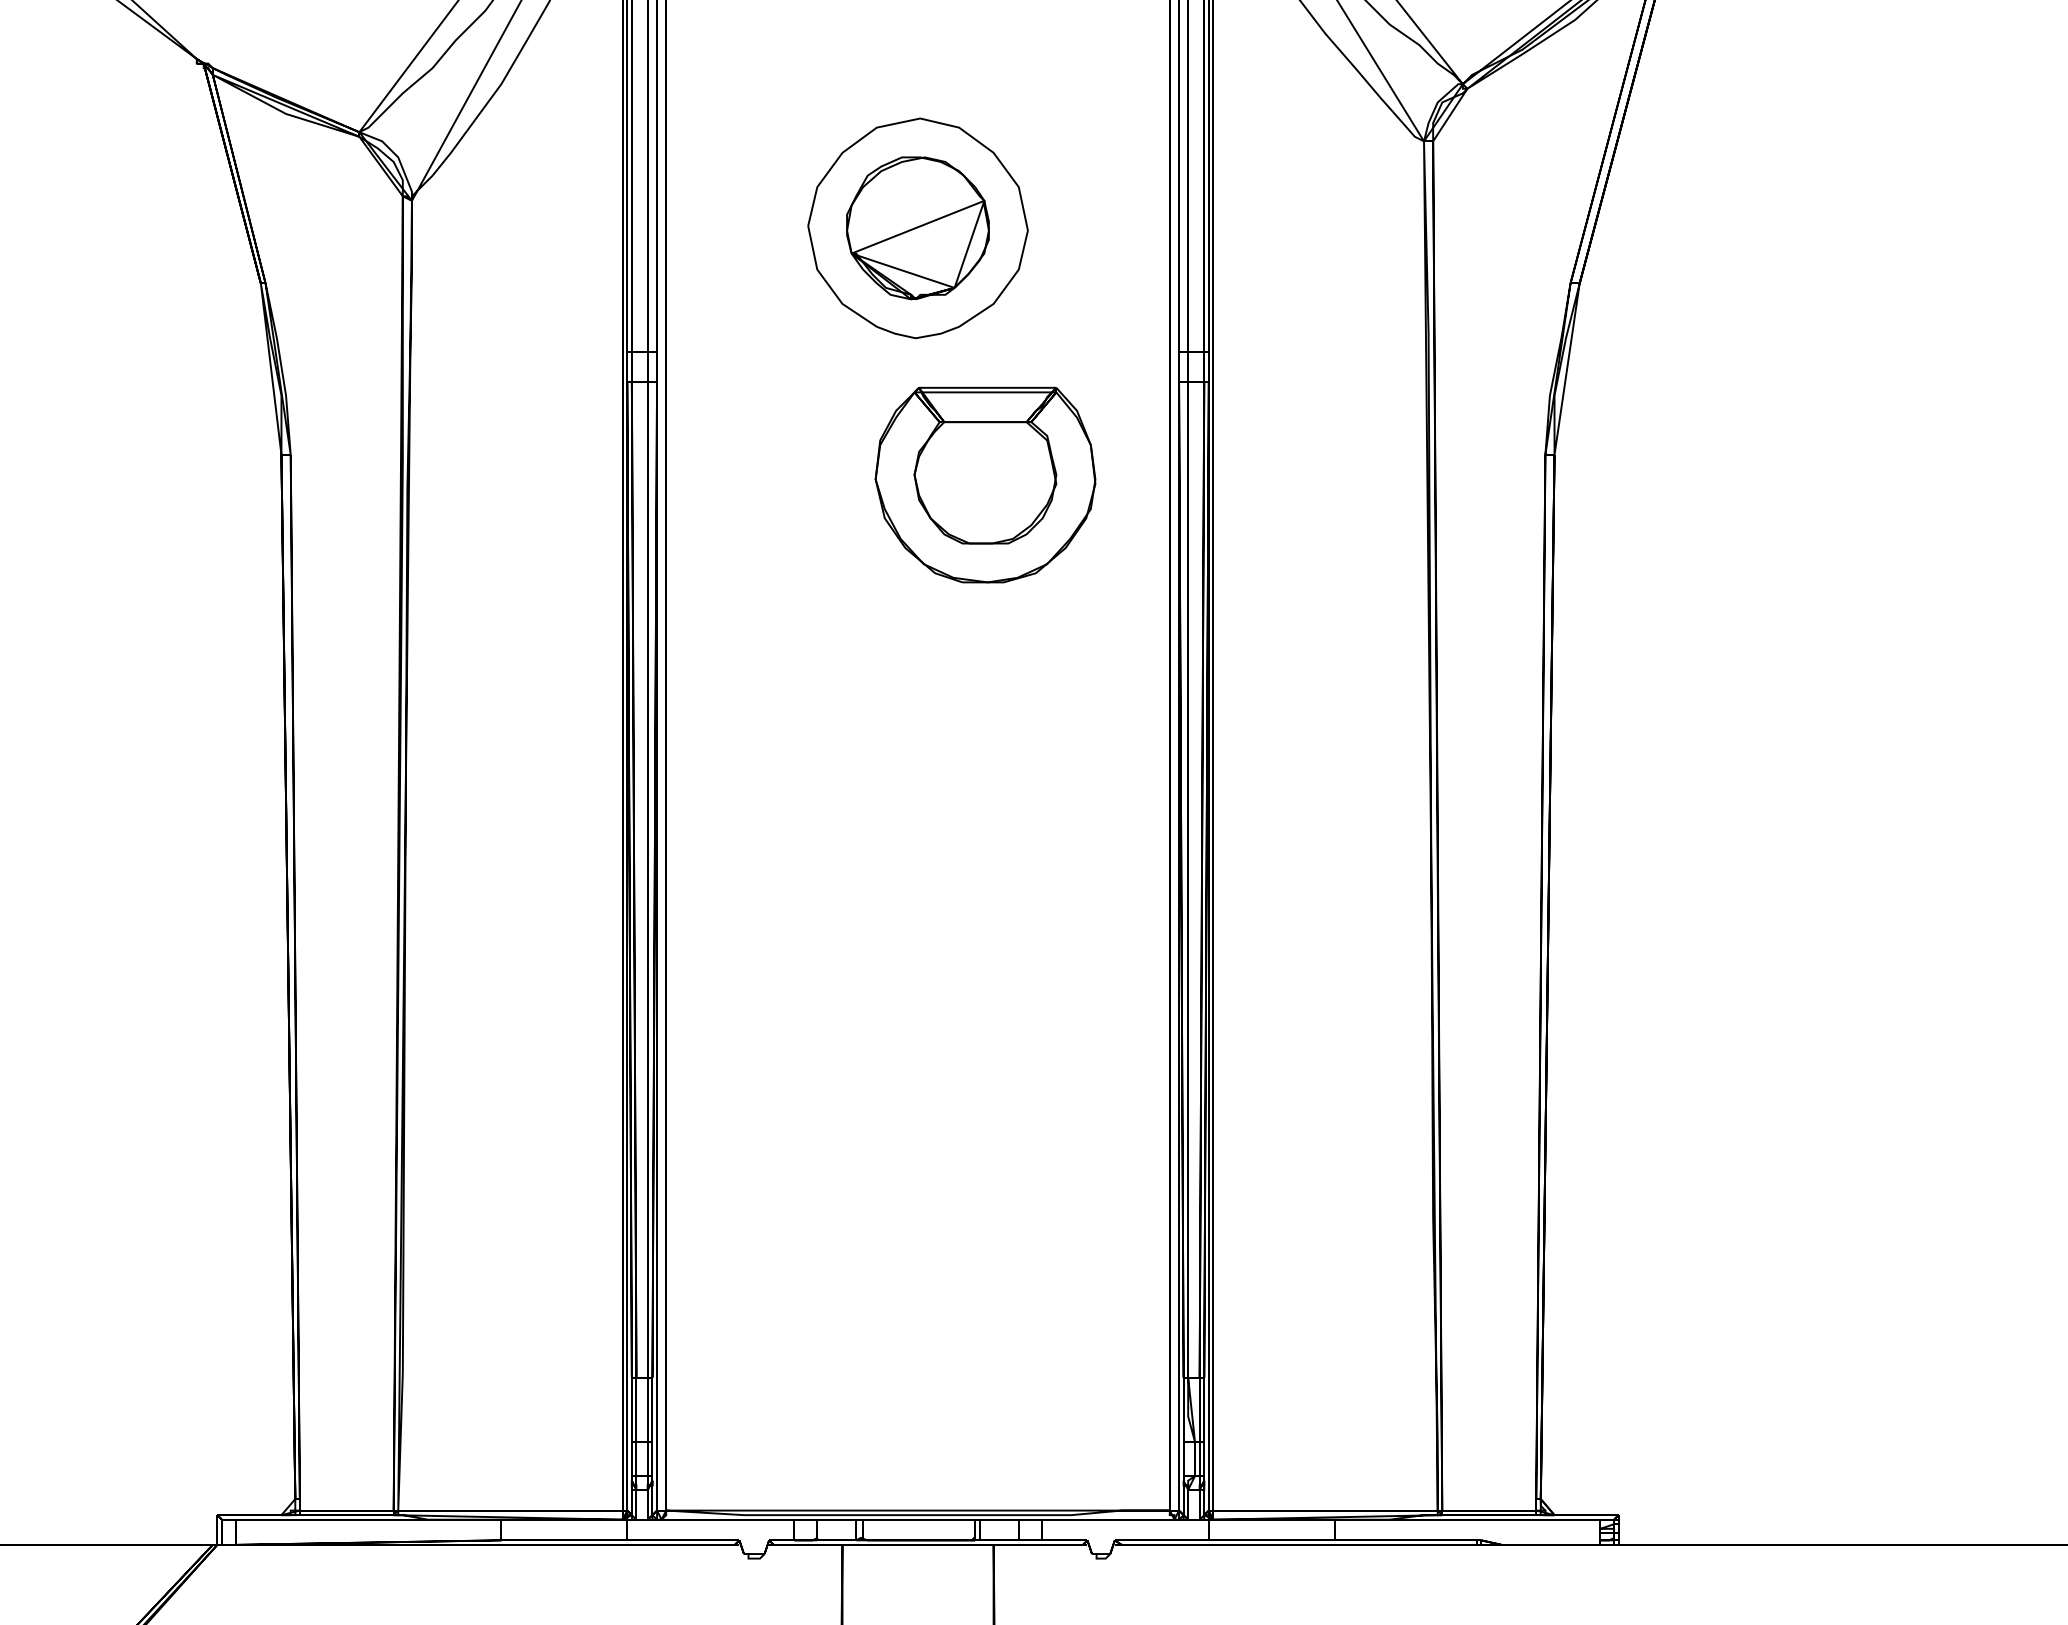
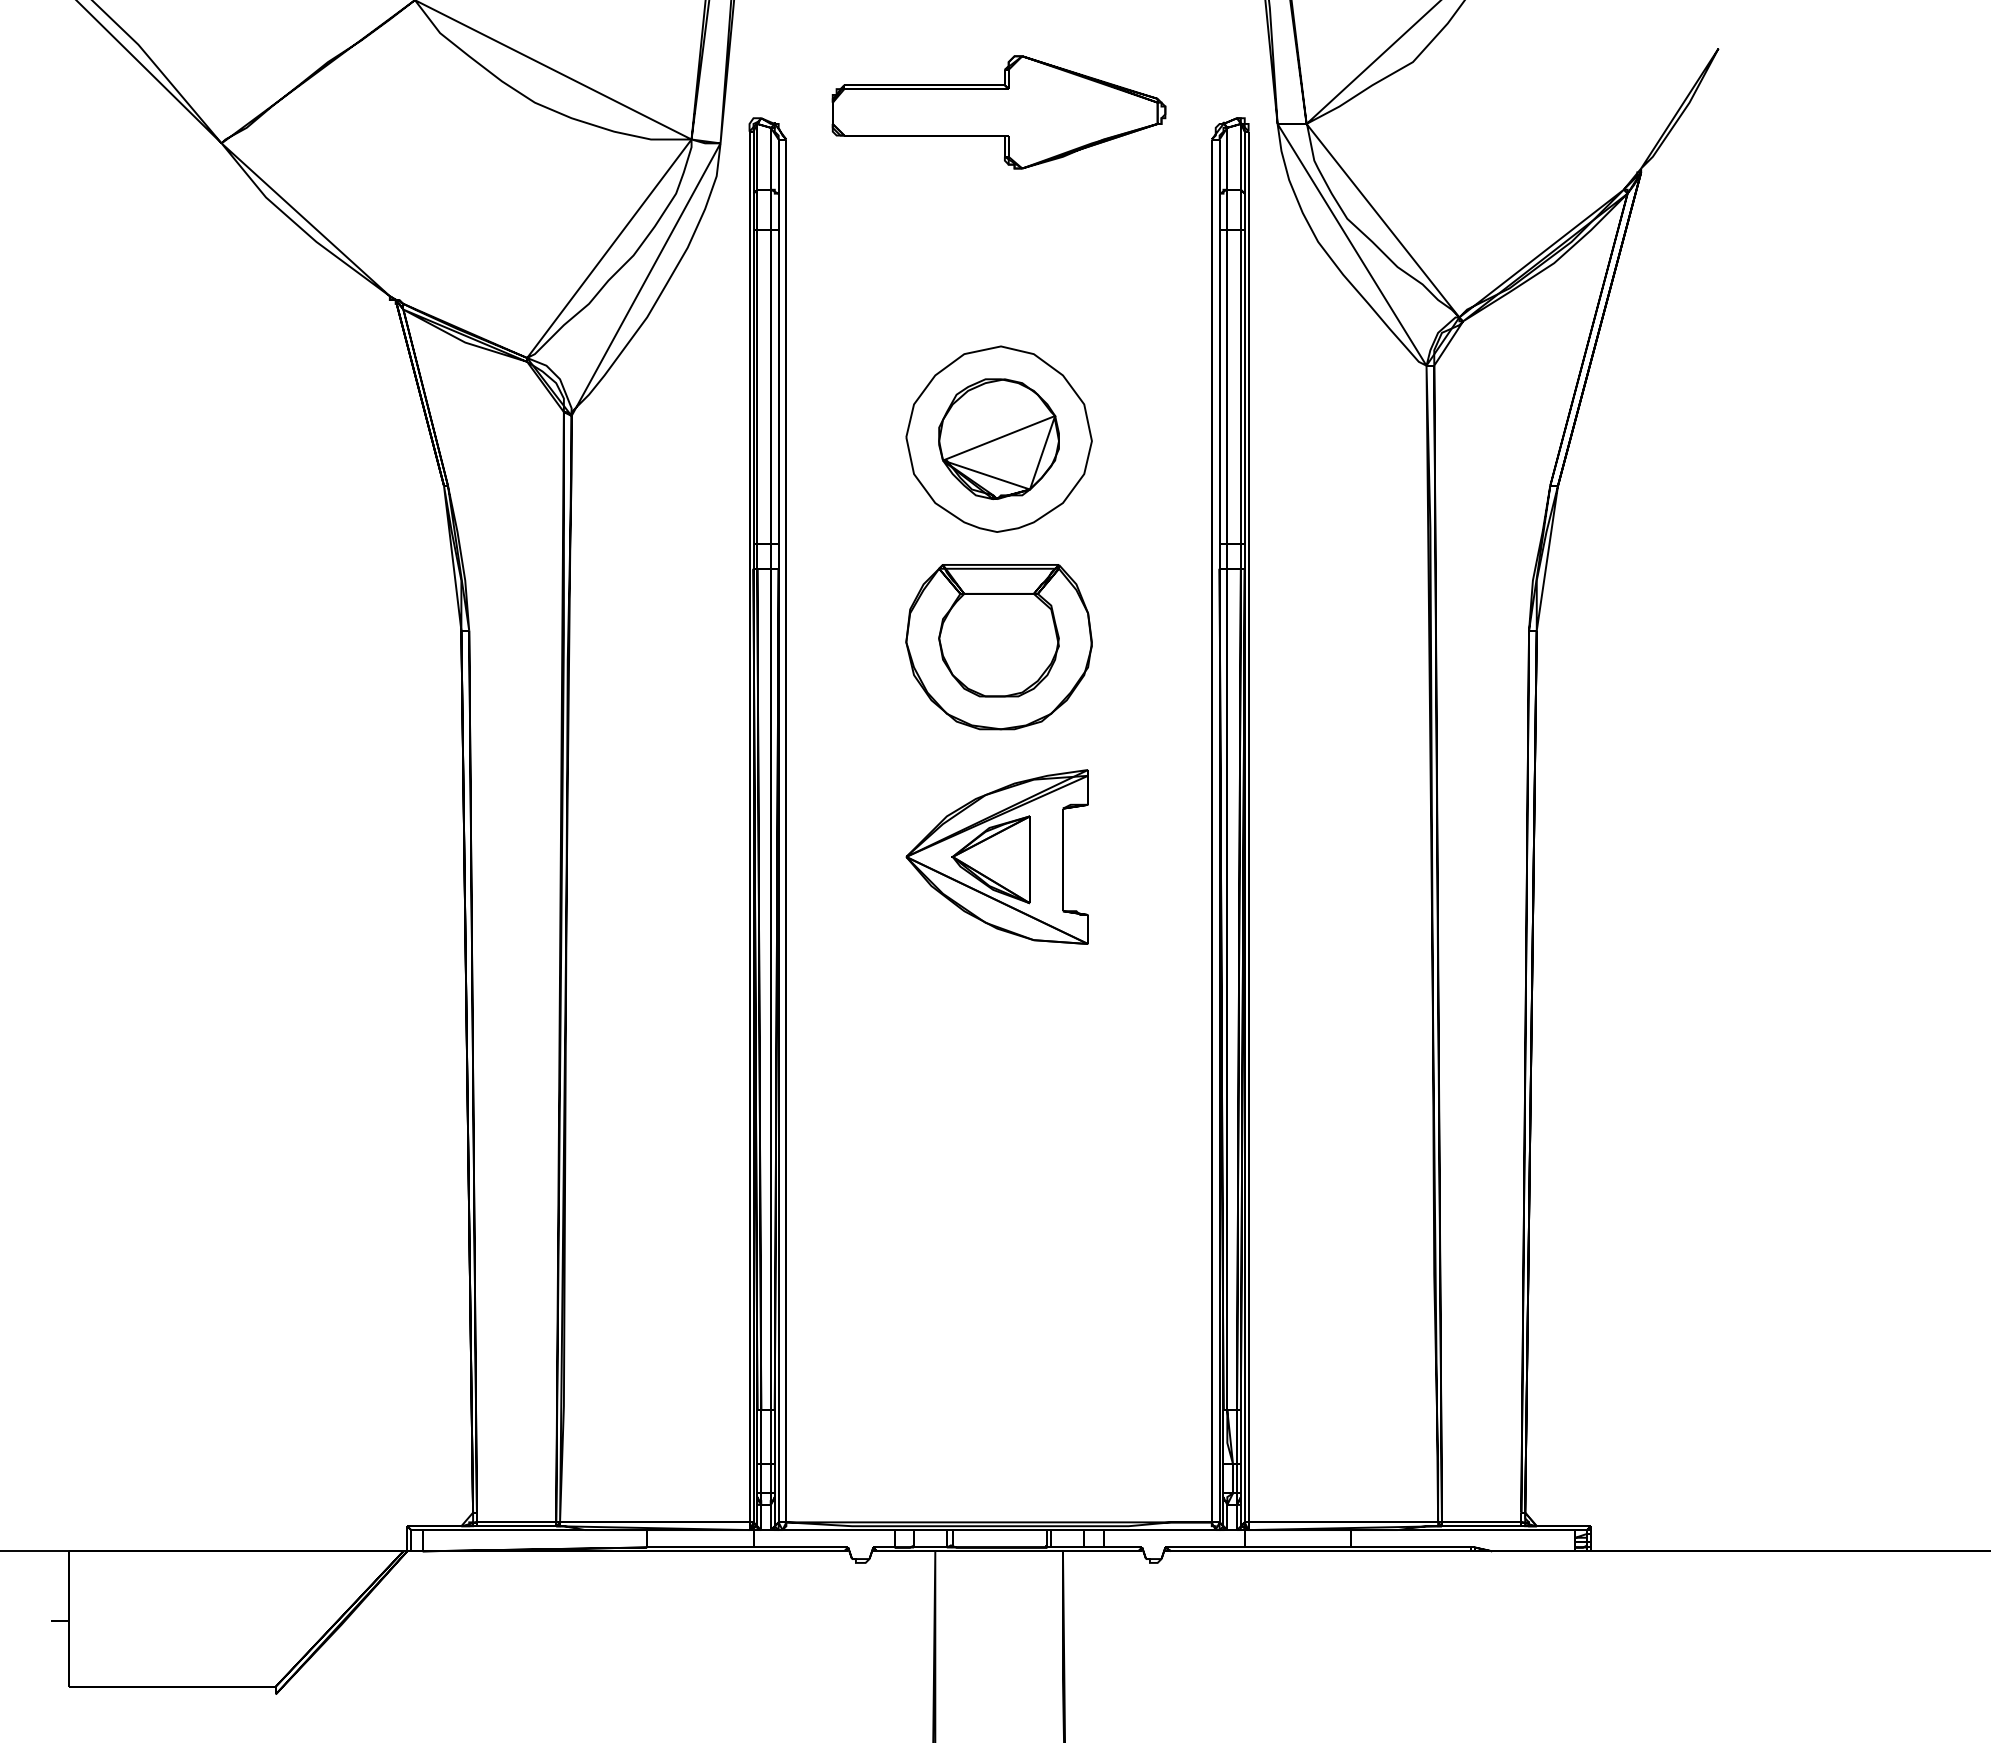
part: (984, 485) -> (998, 647), moved
part: (914, 722) -> (996, 856), added

